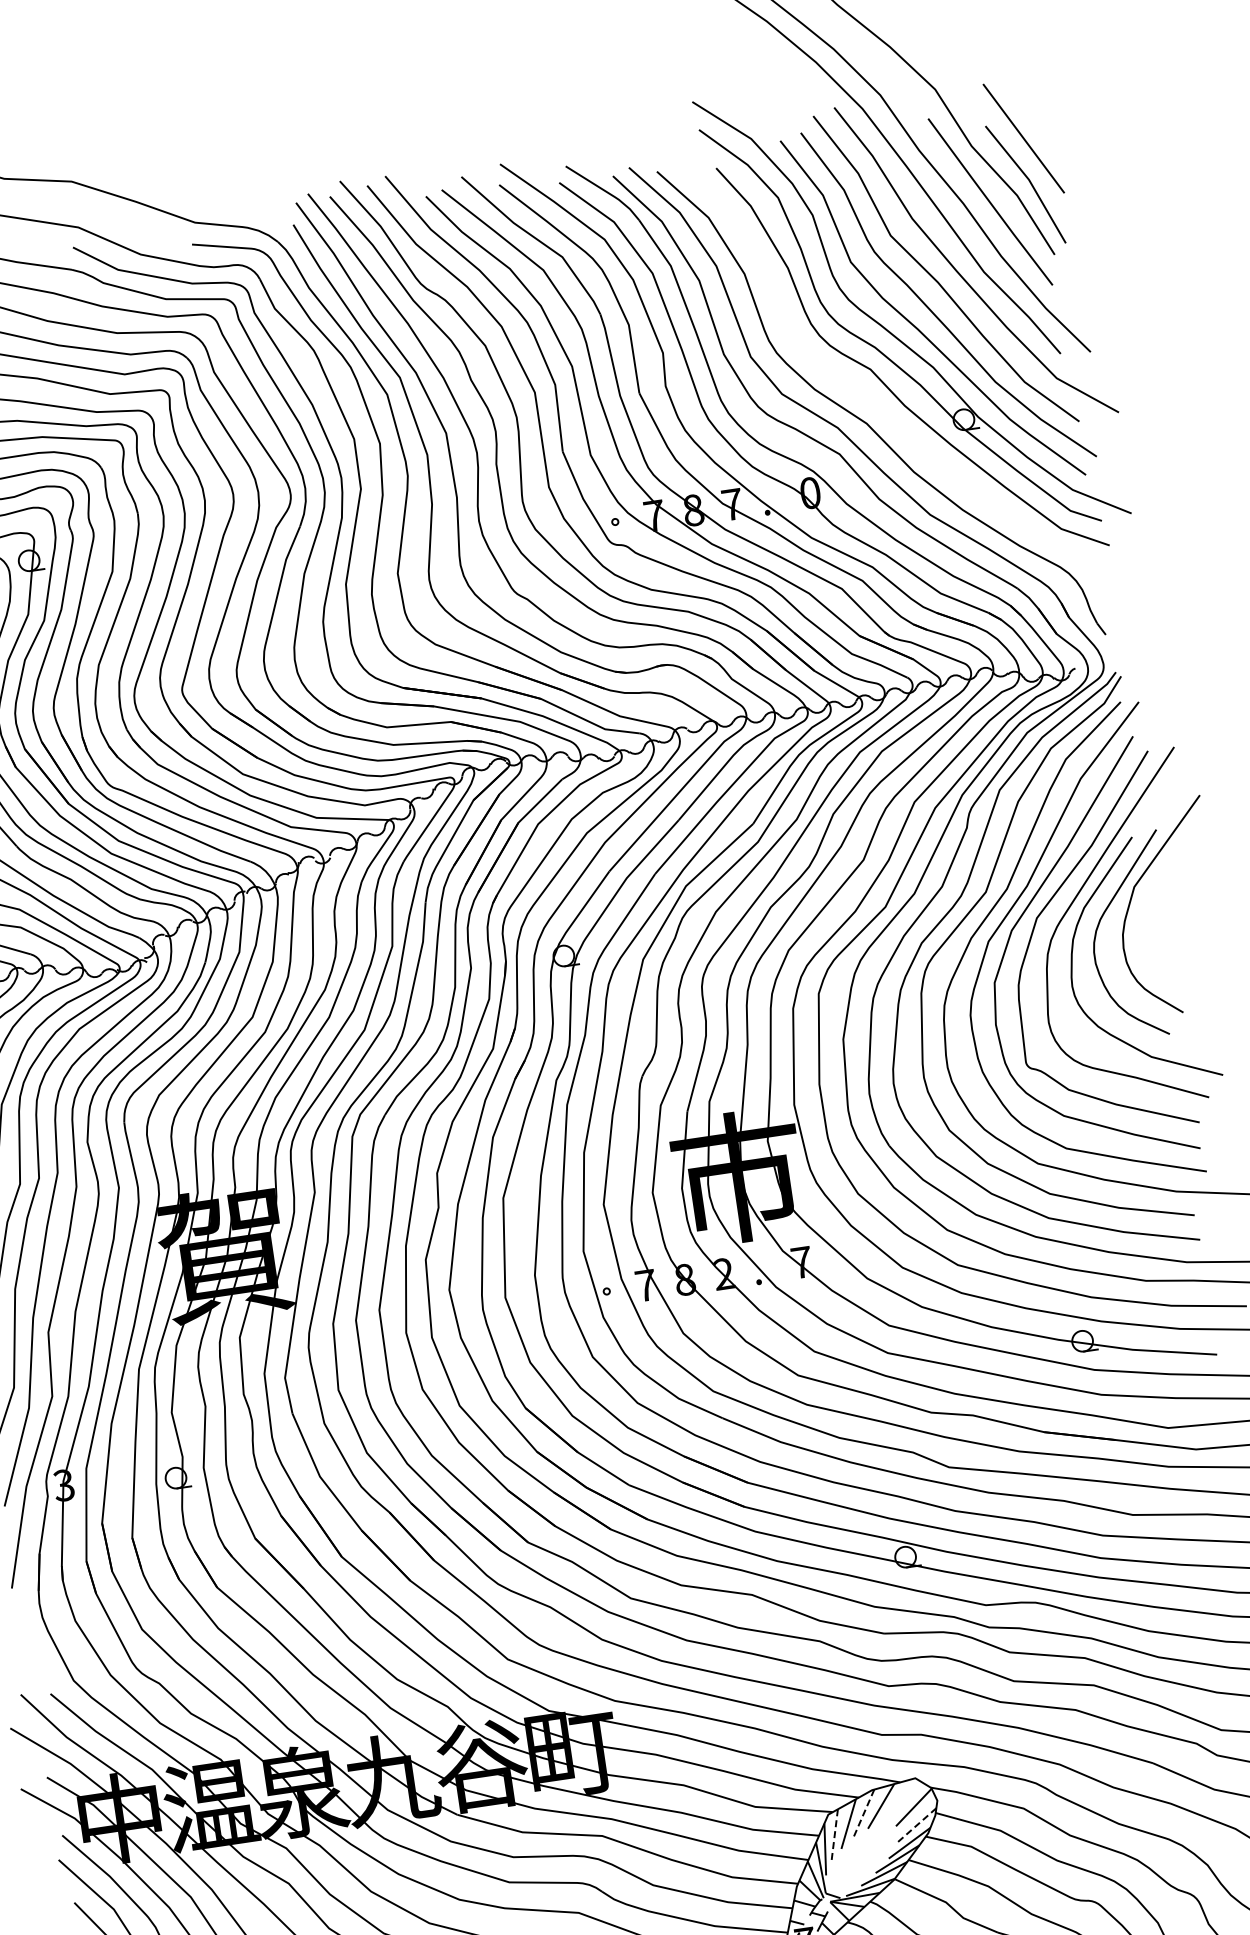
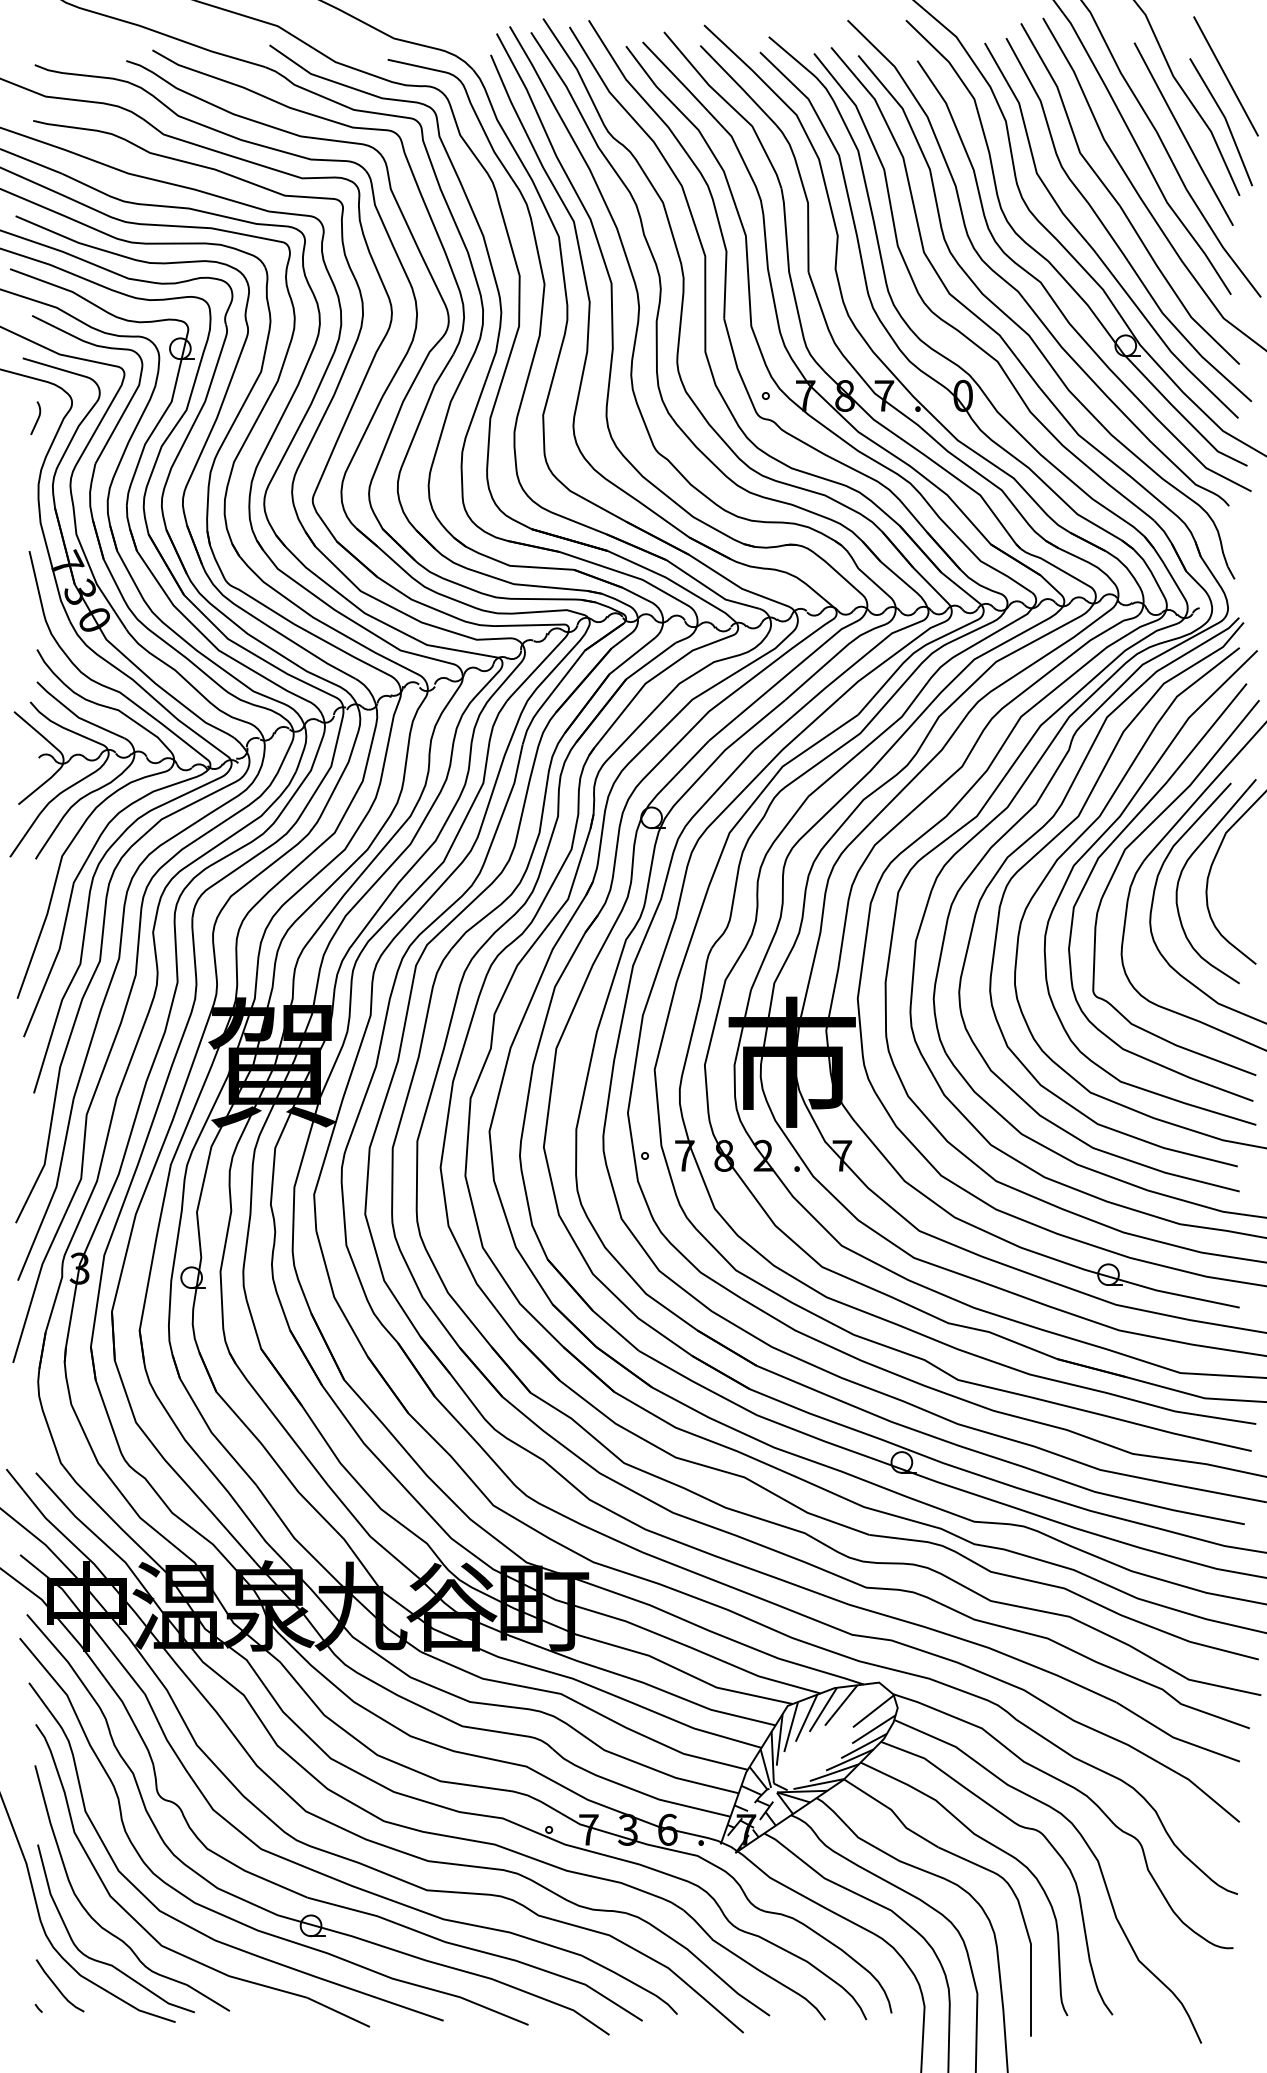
part: (848, 379) -> (1017, 289), added
line: (864, 1813) -> (823, 1709), dashed -> solid
line: (916, 1825) -> (873, 1729), dashed -> solid
line: (835, 1835) -> (791, 1727), dashed -> solid

